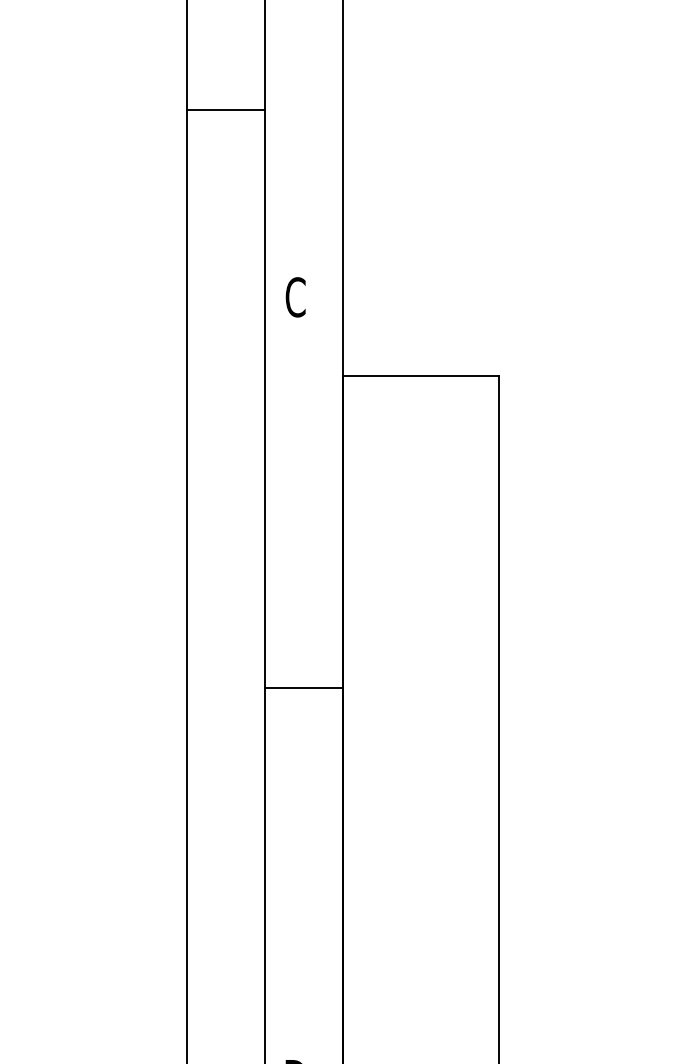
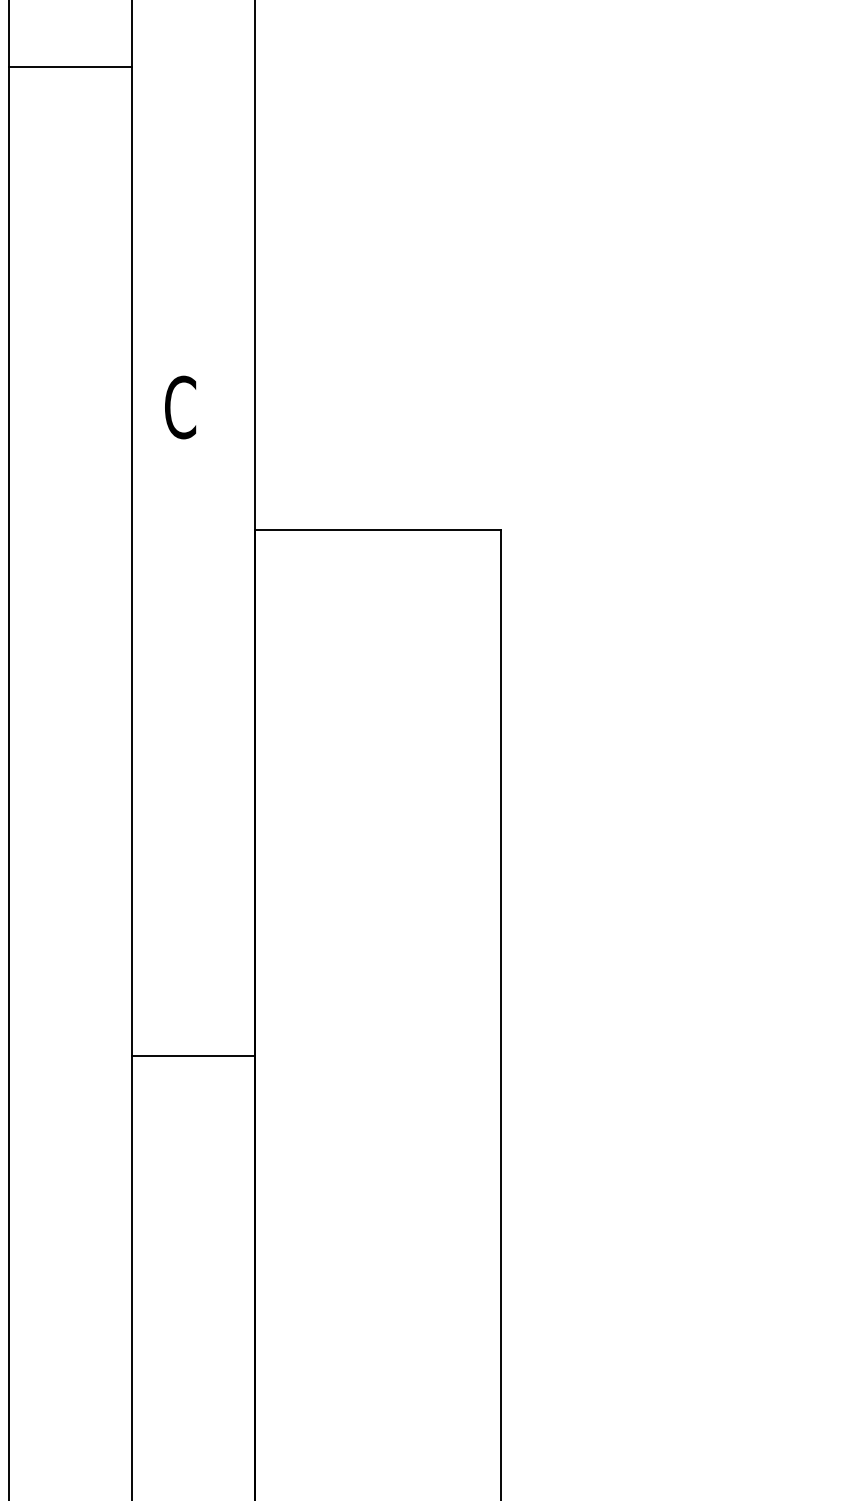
line: (225, 109) -> (70, 66), moved
line: (303, 688) -> (192, 1056), moved

